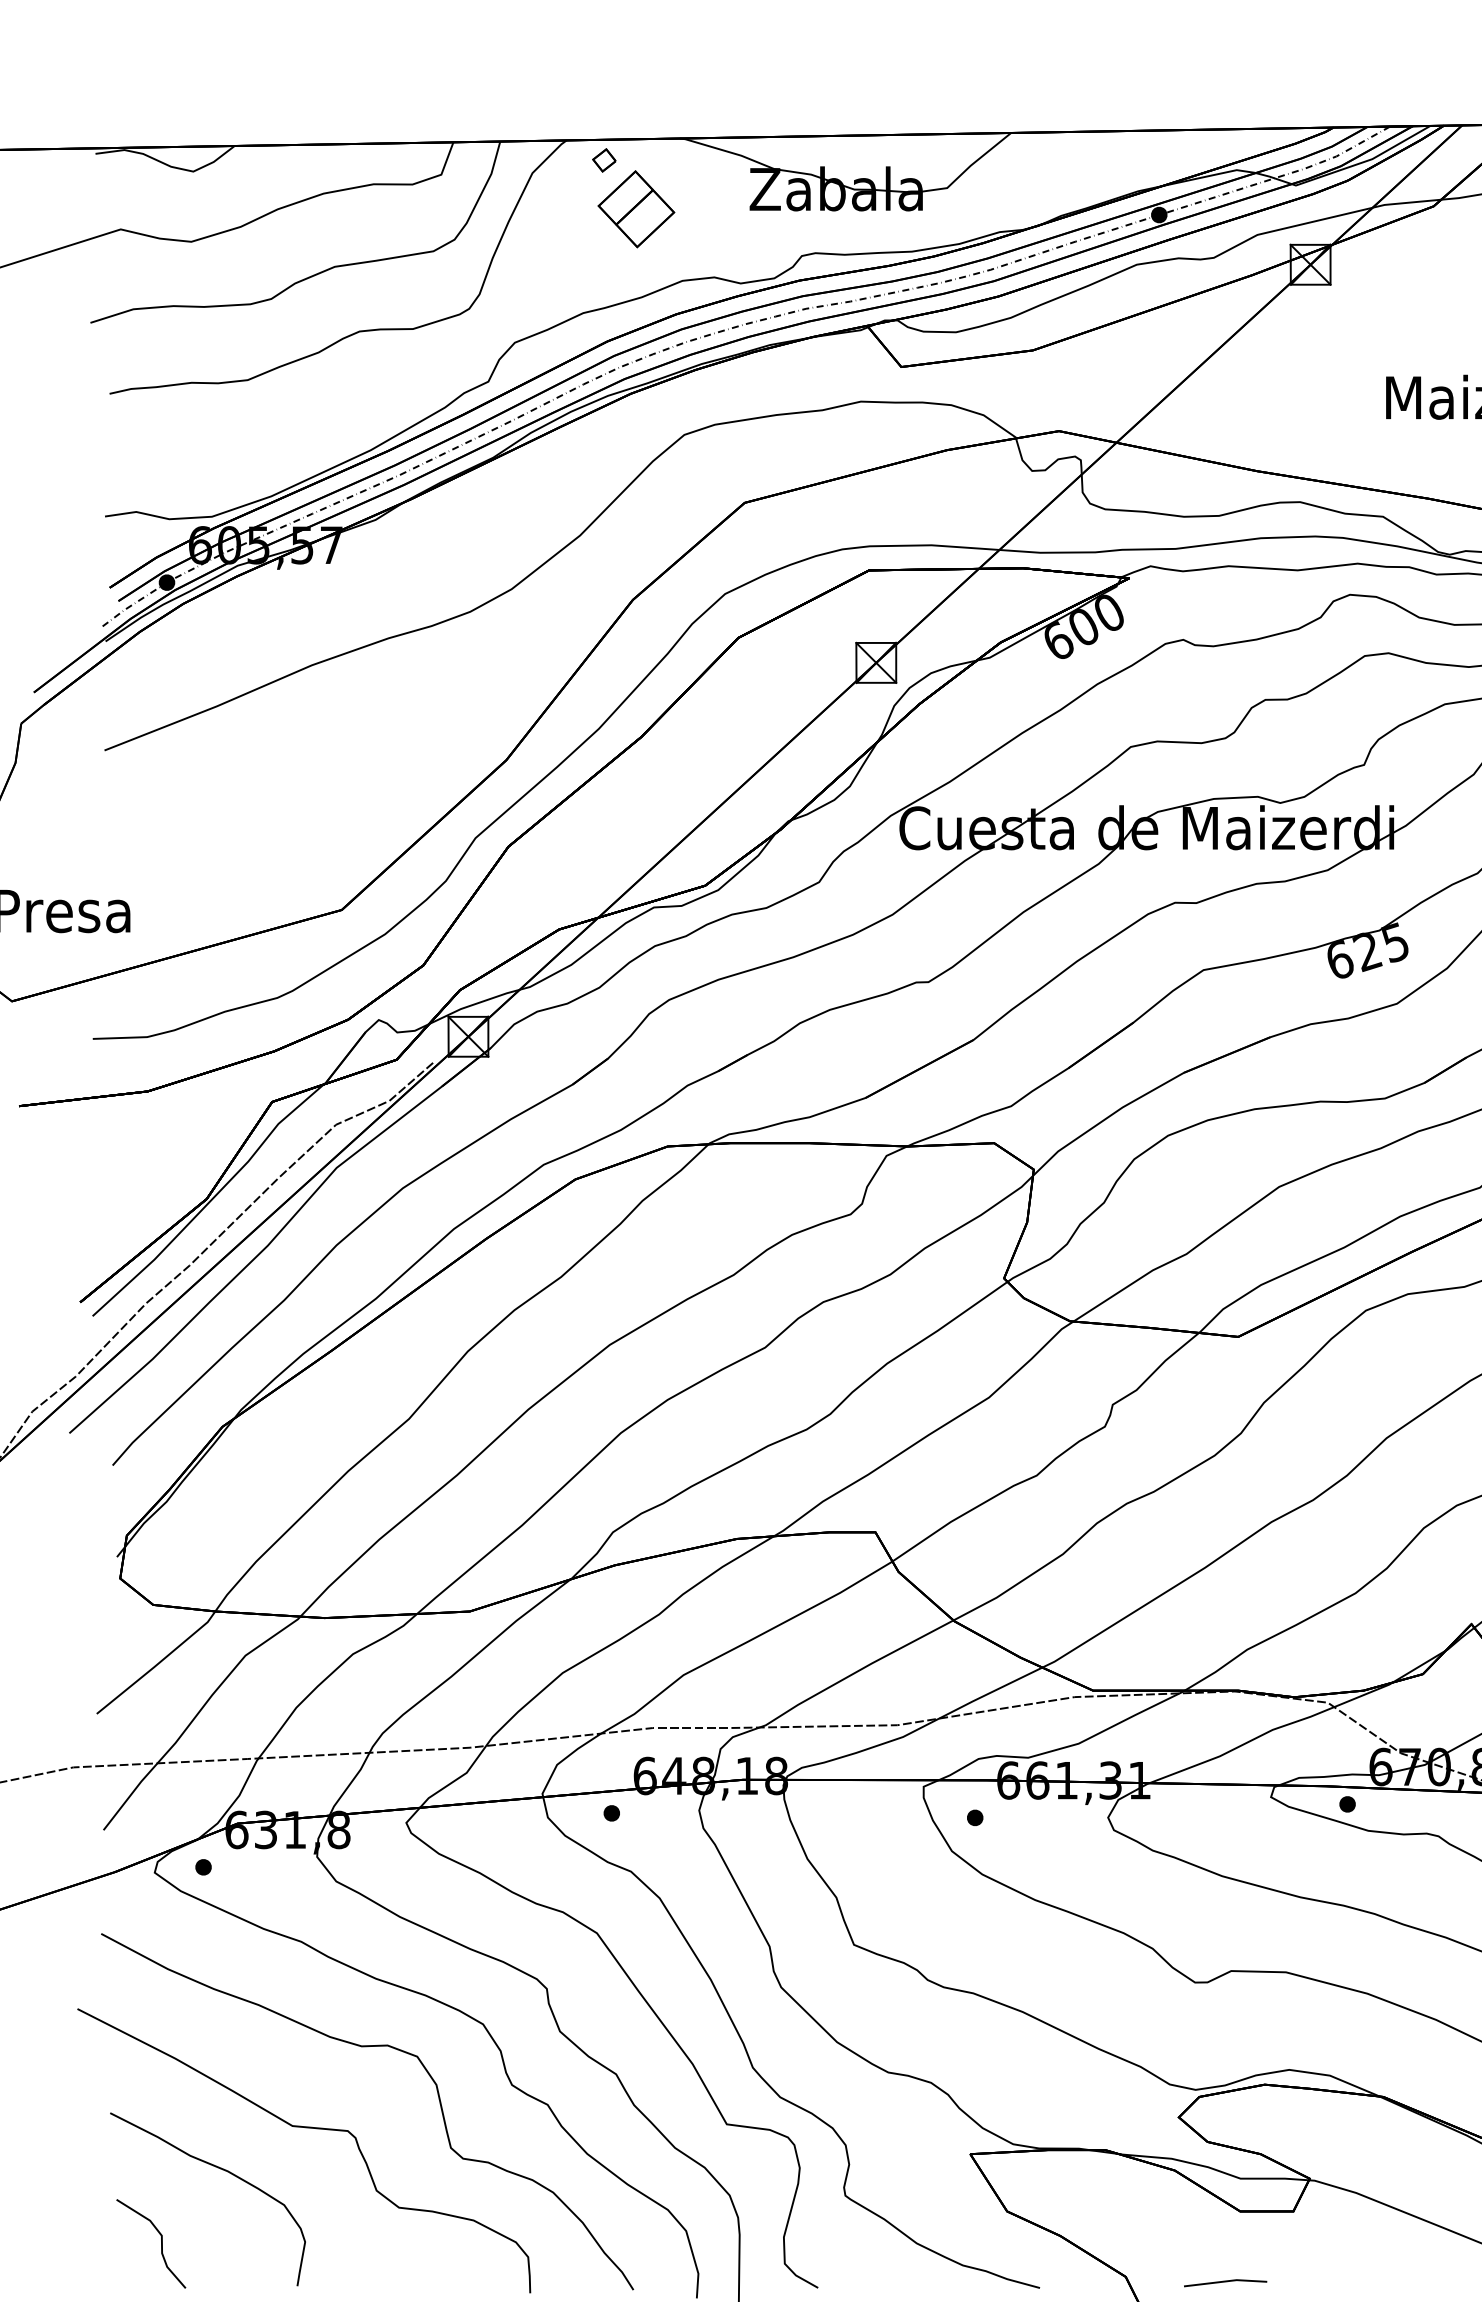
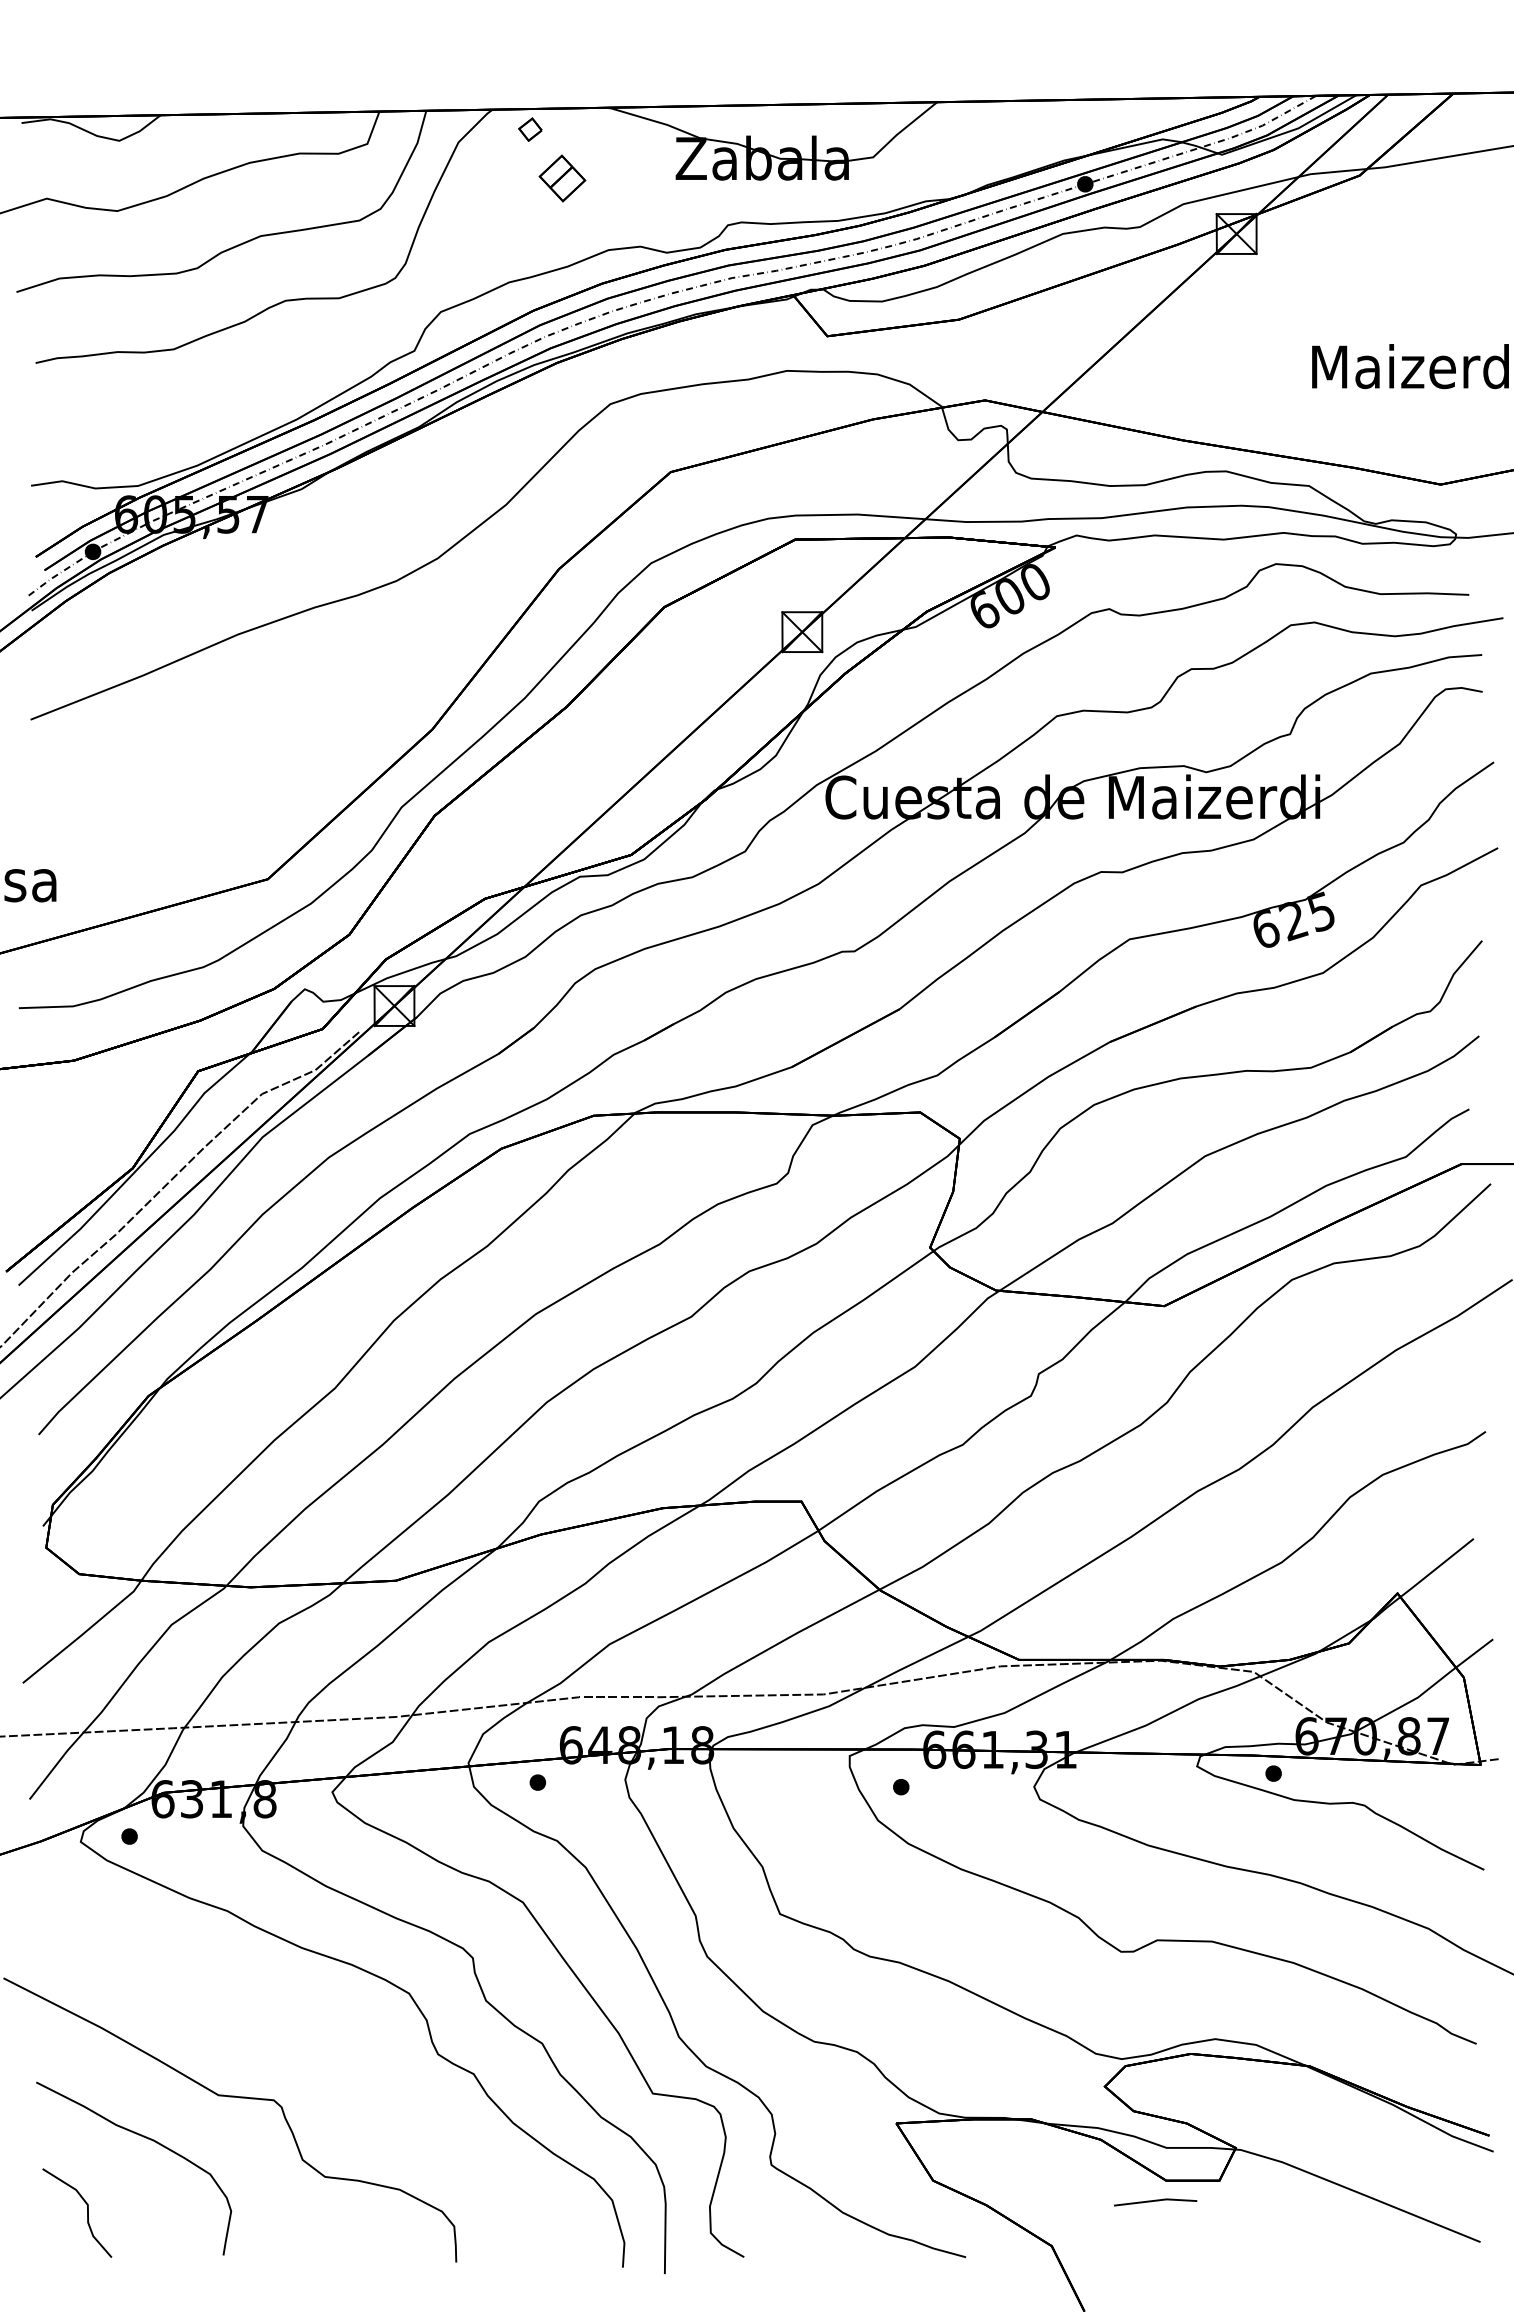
part: (636, 209) -> (562, 178), size x0.6
curve: (367, 2047) -> (293, 2016), removed
line: (1225, 2282) -> (1155, 2201), moved

